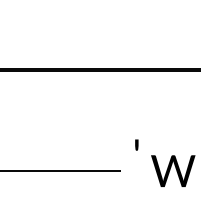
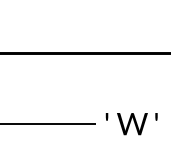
text: (136, 144) -> (106, 116), moved

